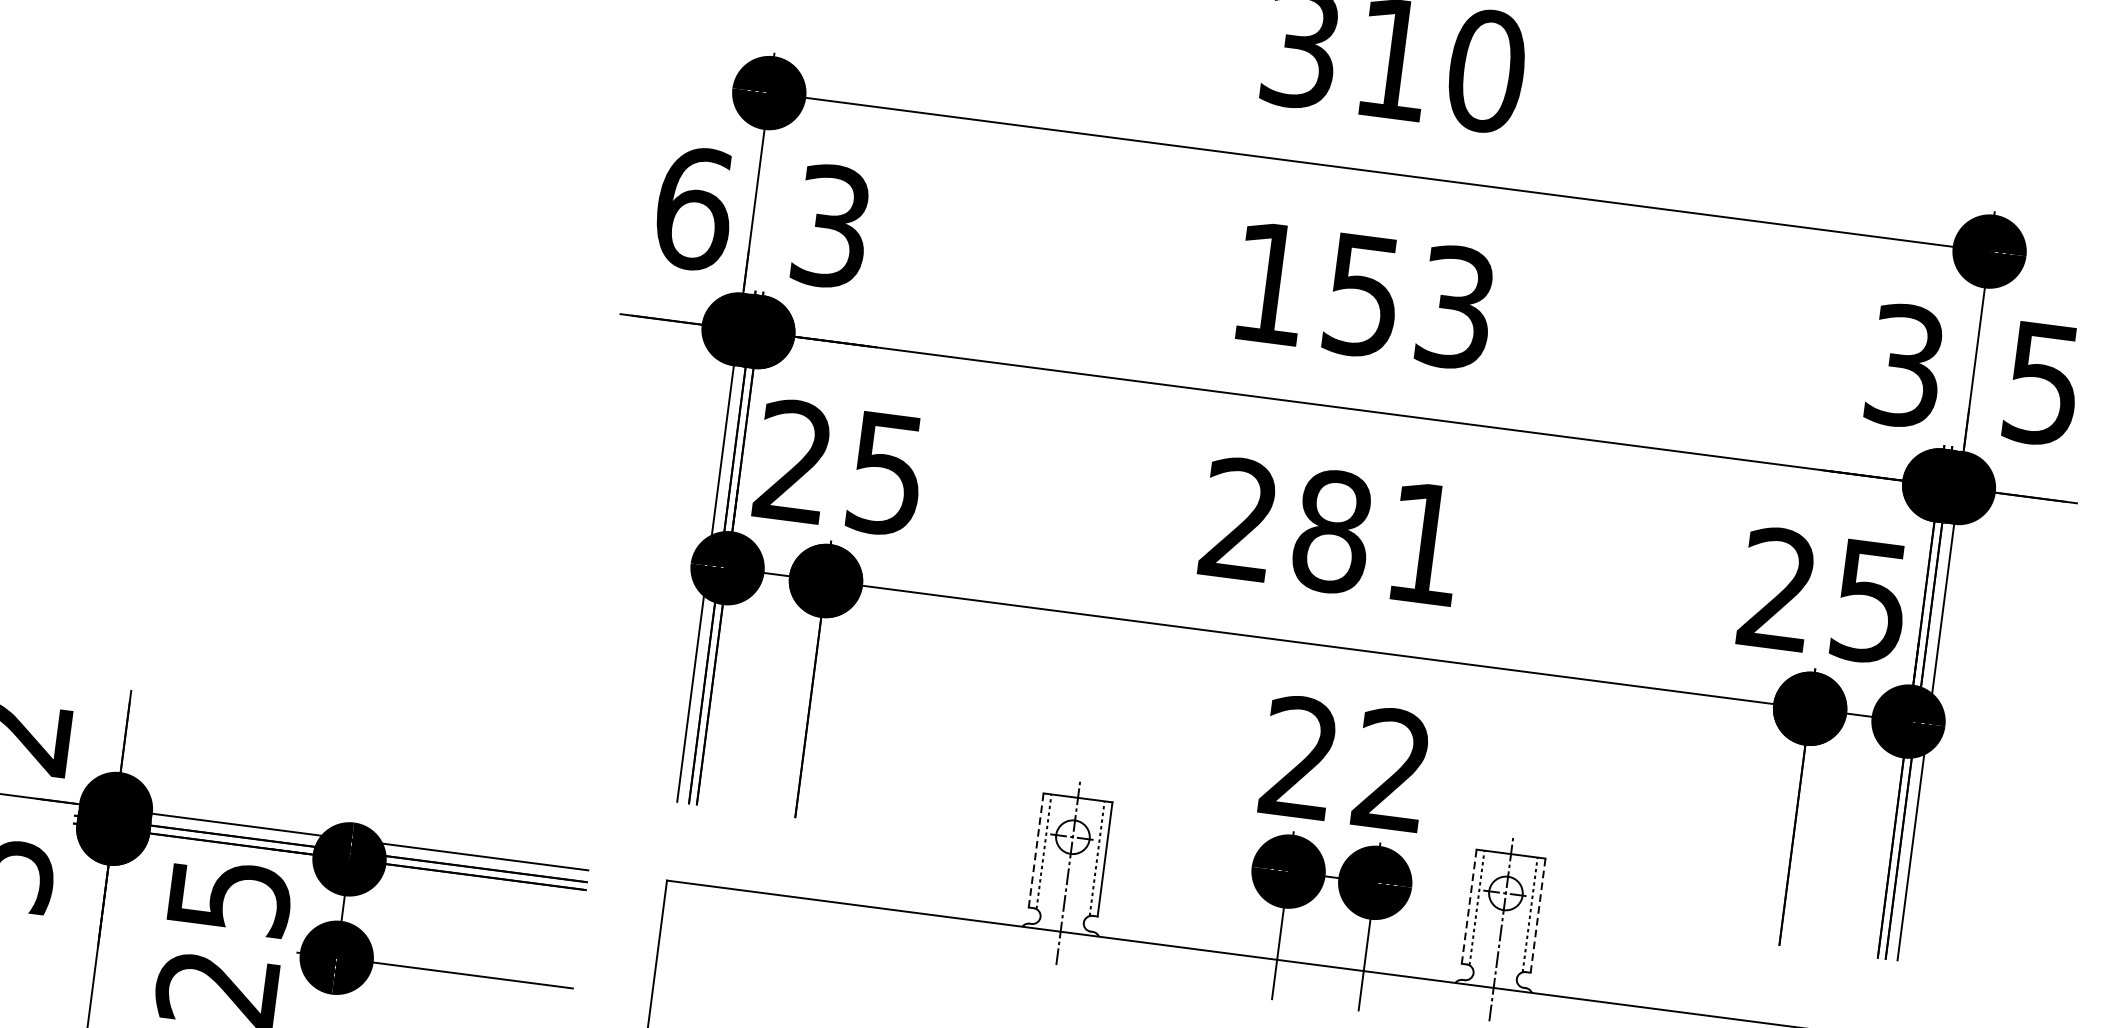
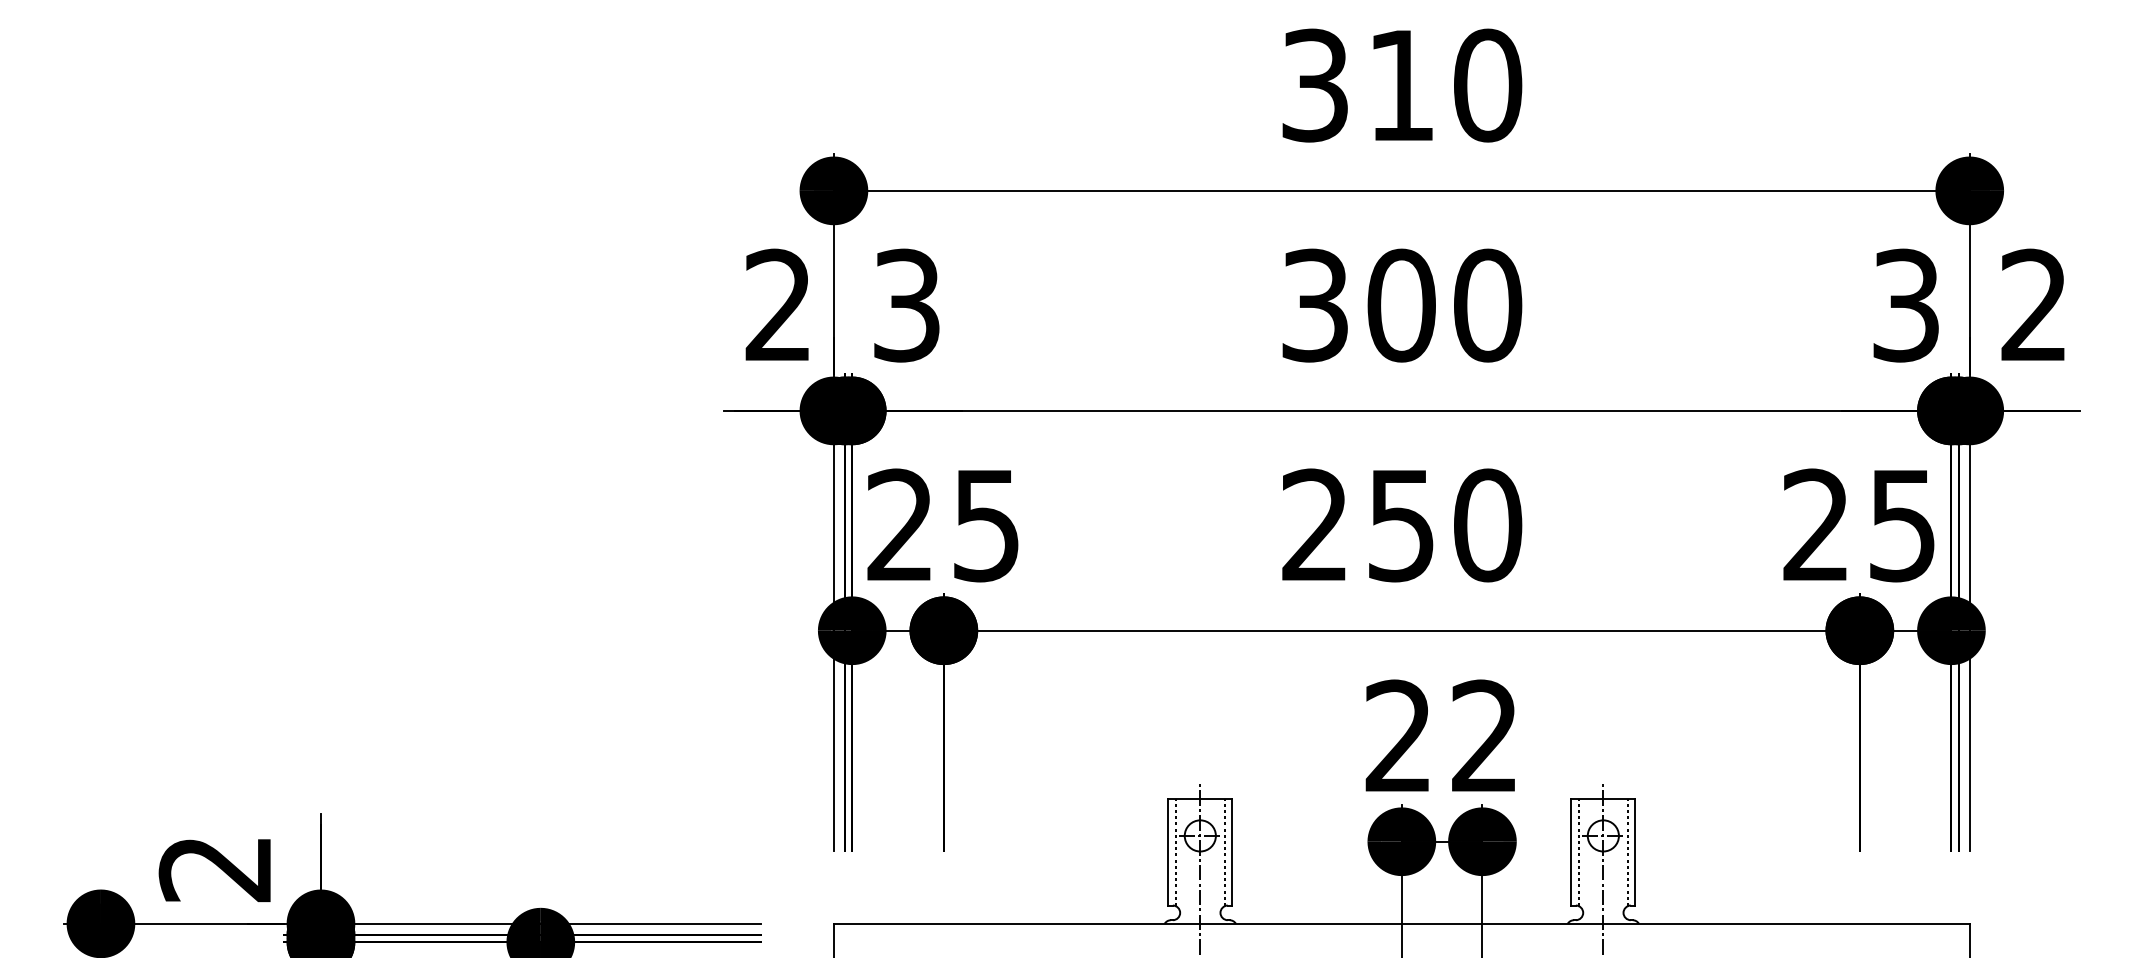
text: (694, 208) -> (779, 305), 6 -> 2
text: (1364, 295) -> (1402, 305), 153 -> 300
text: (2042, 383) -> (2033, 305), 5 -> 2
text: (1379, 537) -> (1445, 525), 281 -> 250
line: (1036, 849) -> (1168, 851), dashed -> solid
line: (1469, 905) -> (1571, 851), dashed -> solid
line: (1538, 914) -> (1635, 851), dashed -> solid

